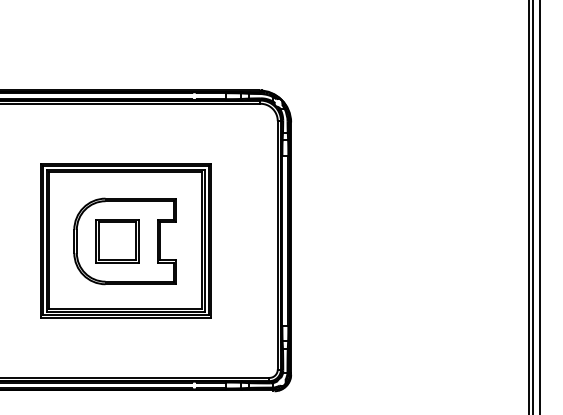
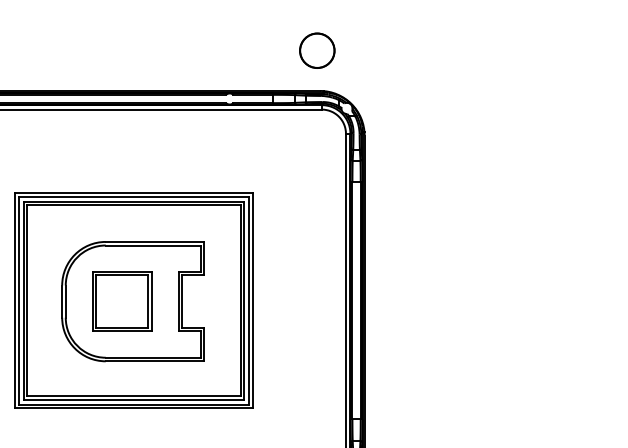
part: (256, 61) -> (316, 50), added

